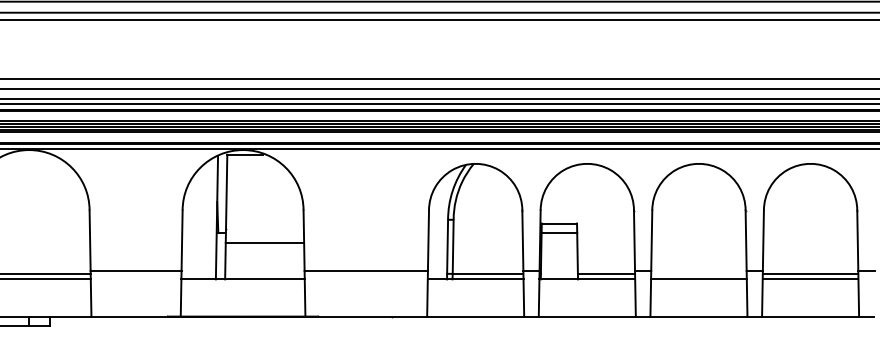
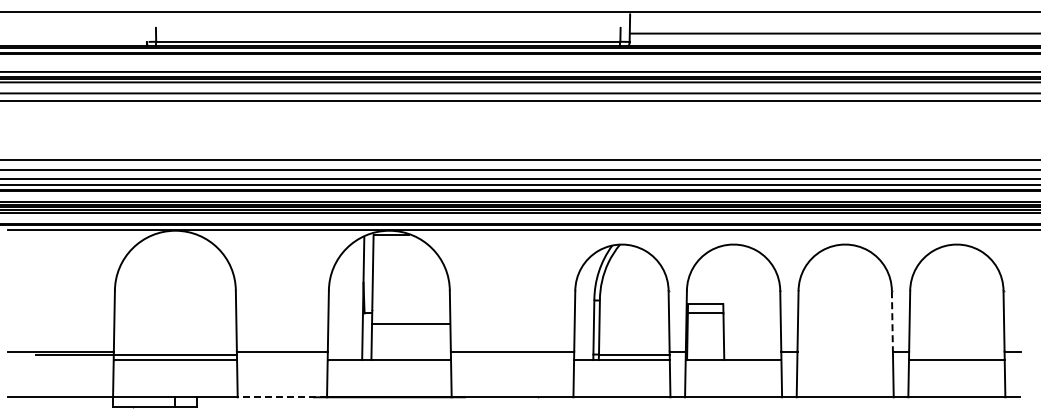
line: (746, 240) -> (892, 321), solid -> dashed
line: (606, 273) -> (752, 354), removed
line: (810, 273) -> (956, 354), removed
line: (699, 279) -> (845, 360), removed
line: (136, 316) -> (282, 397), solid -> dashed

